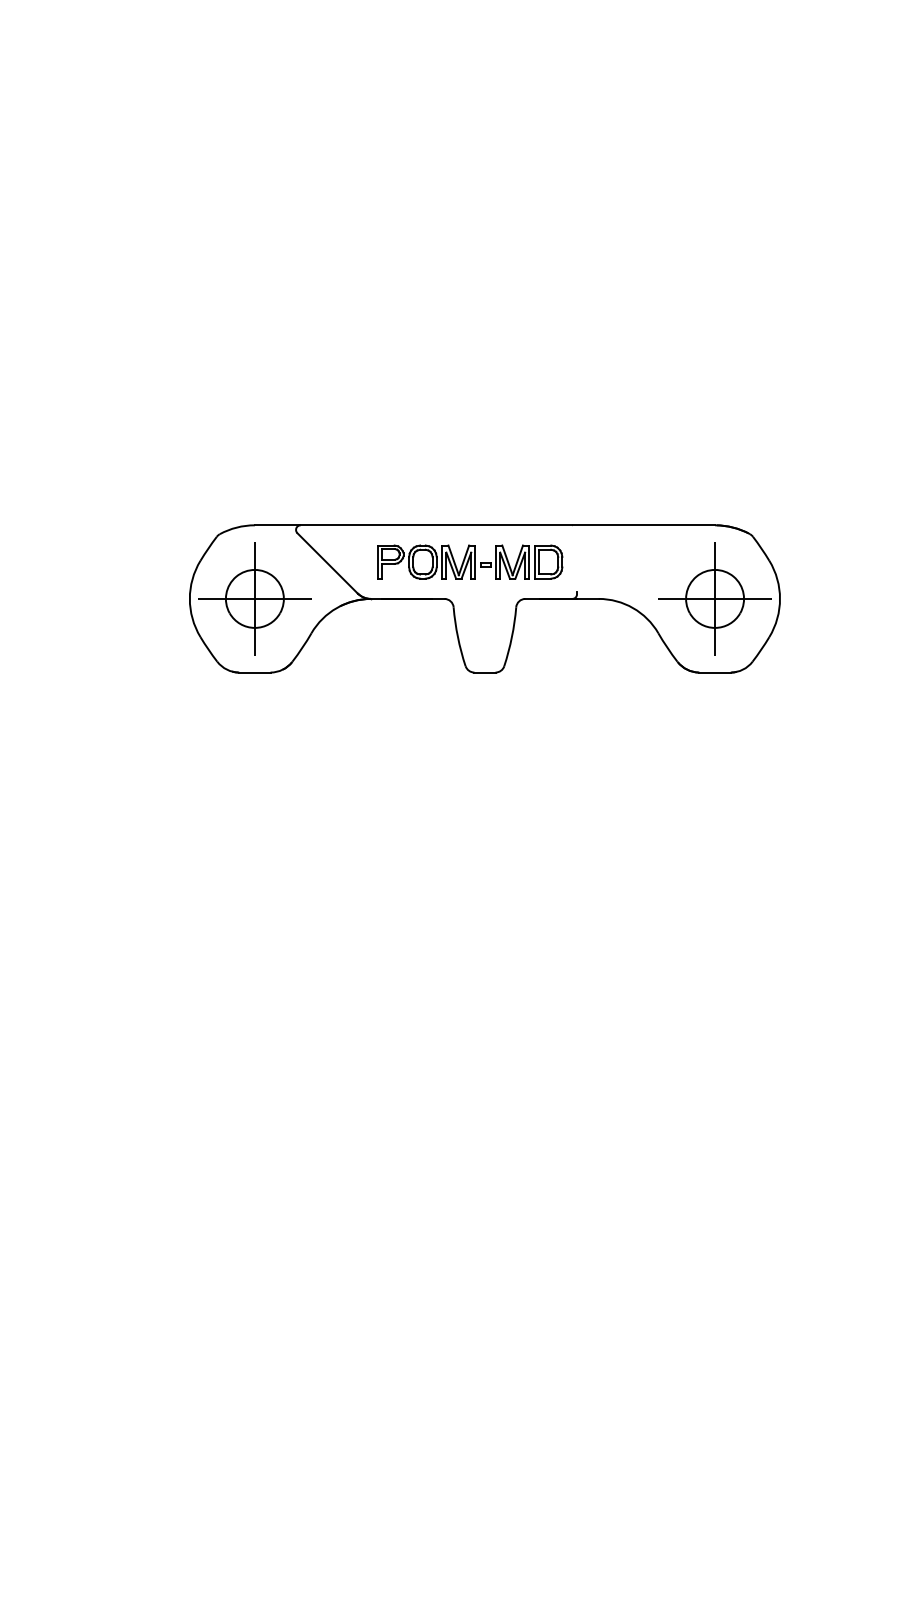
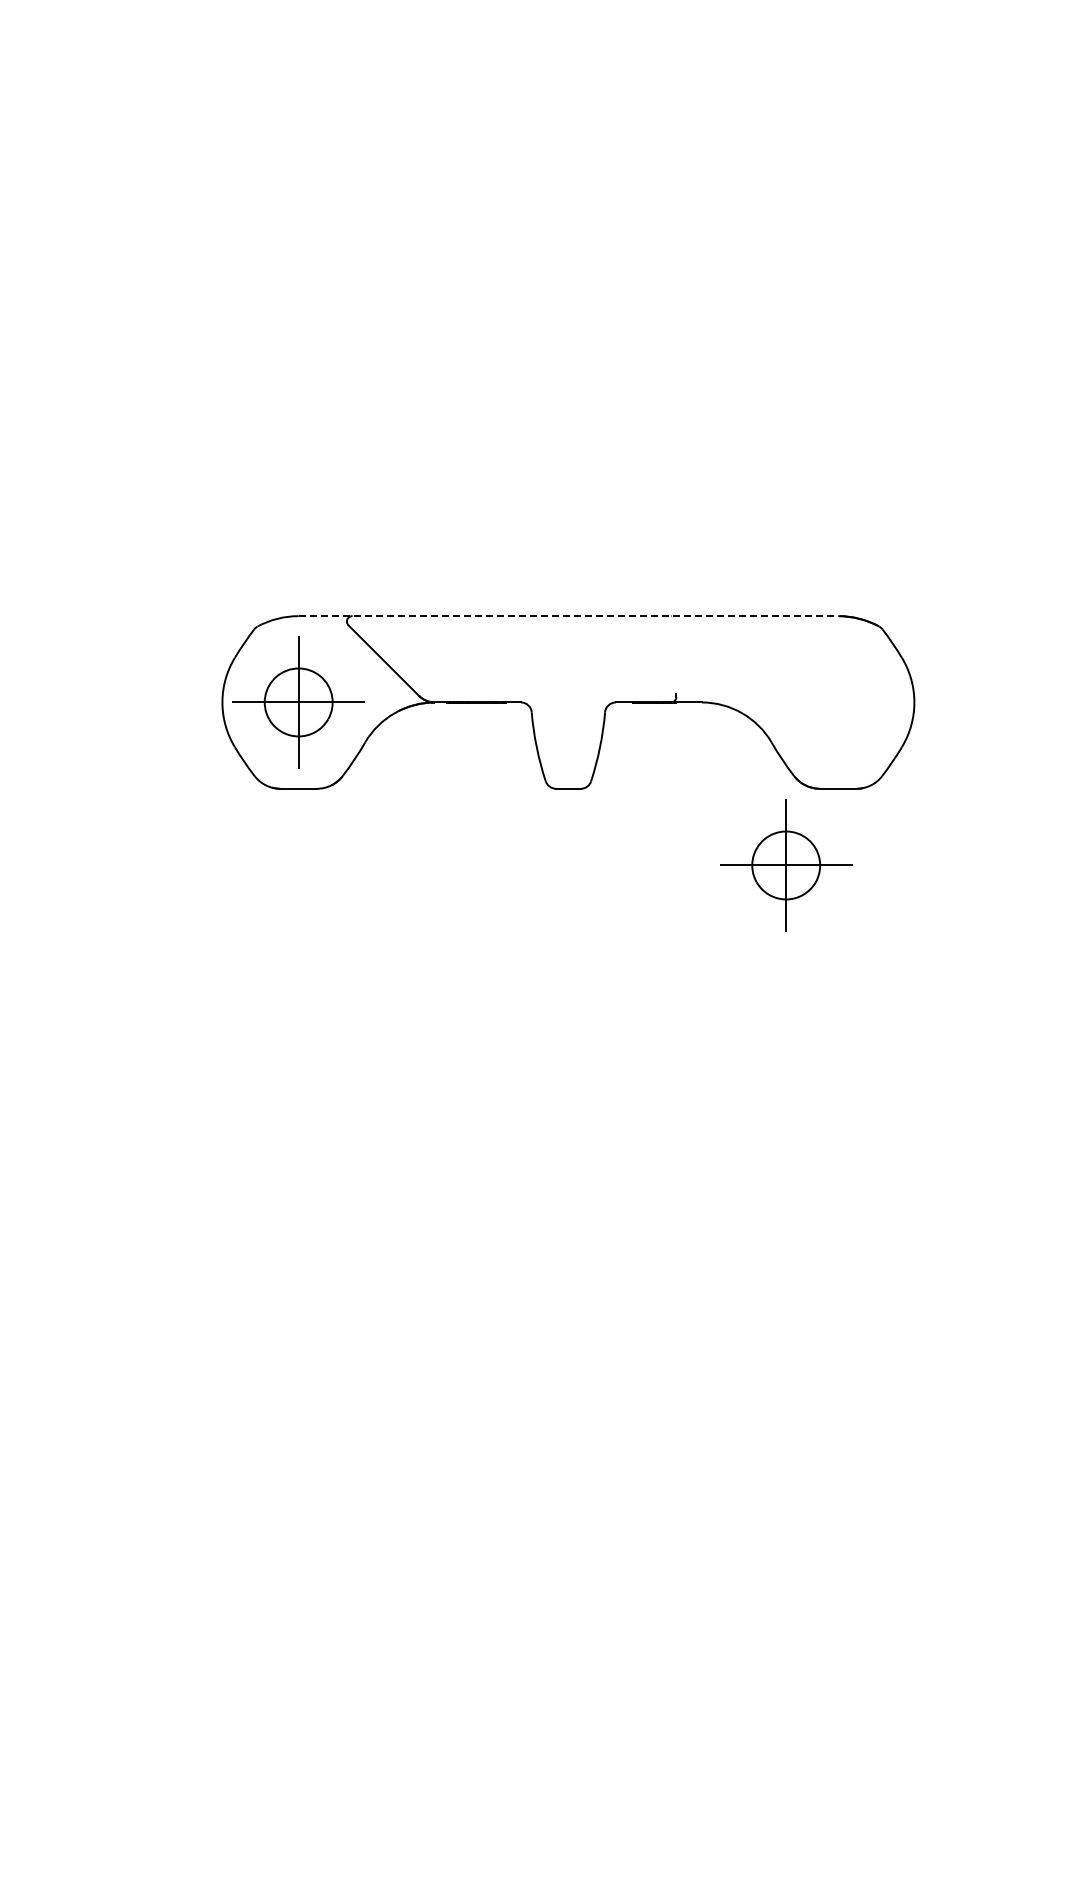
line: (485, 525) -> (568, 616), solid -> dashed
part: (470, 561) -> (551, 658), removed
part: (715, 598) -> (786, 865), moved

